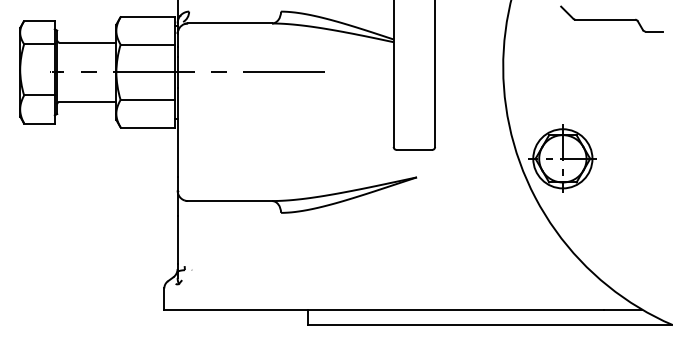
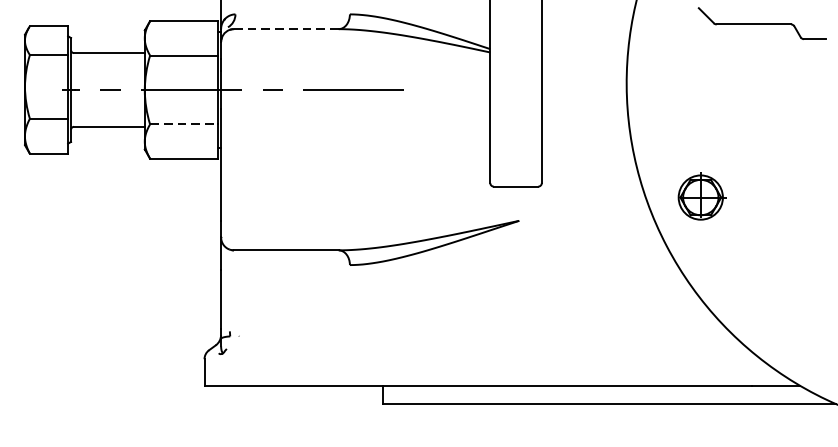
line: (230, 23) -> (286, 29), solid -> dashed
line: (148, 99) -> (184, 123), solid -> dashed
part: (562, 158) -> (700, 197), size x0.6

